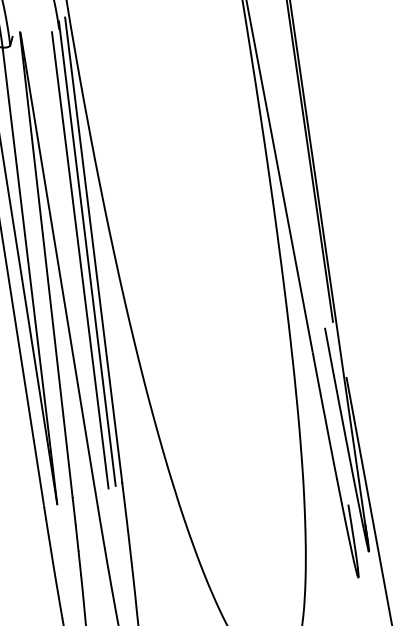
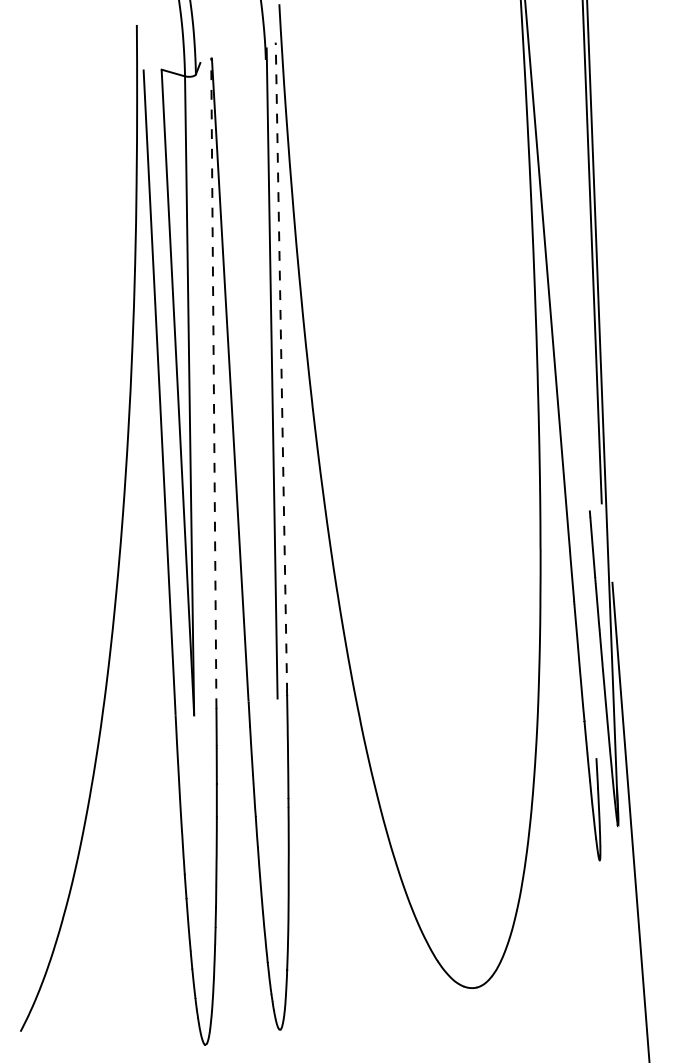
line: (93, 248) -> (281, 367), solid -> dashed
line: (80, 260) -> (261, 381), removed
line: (46, 264) -> (213, 382), solid -> dashed

